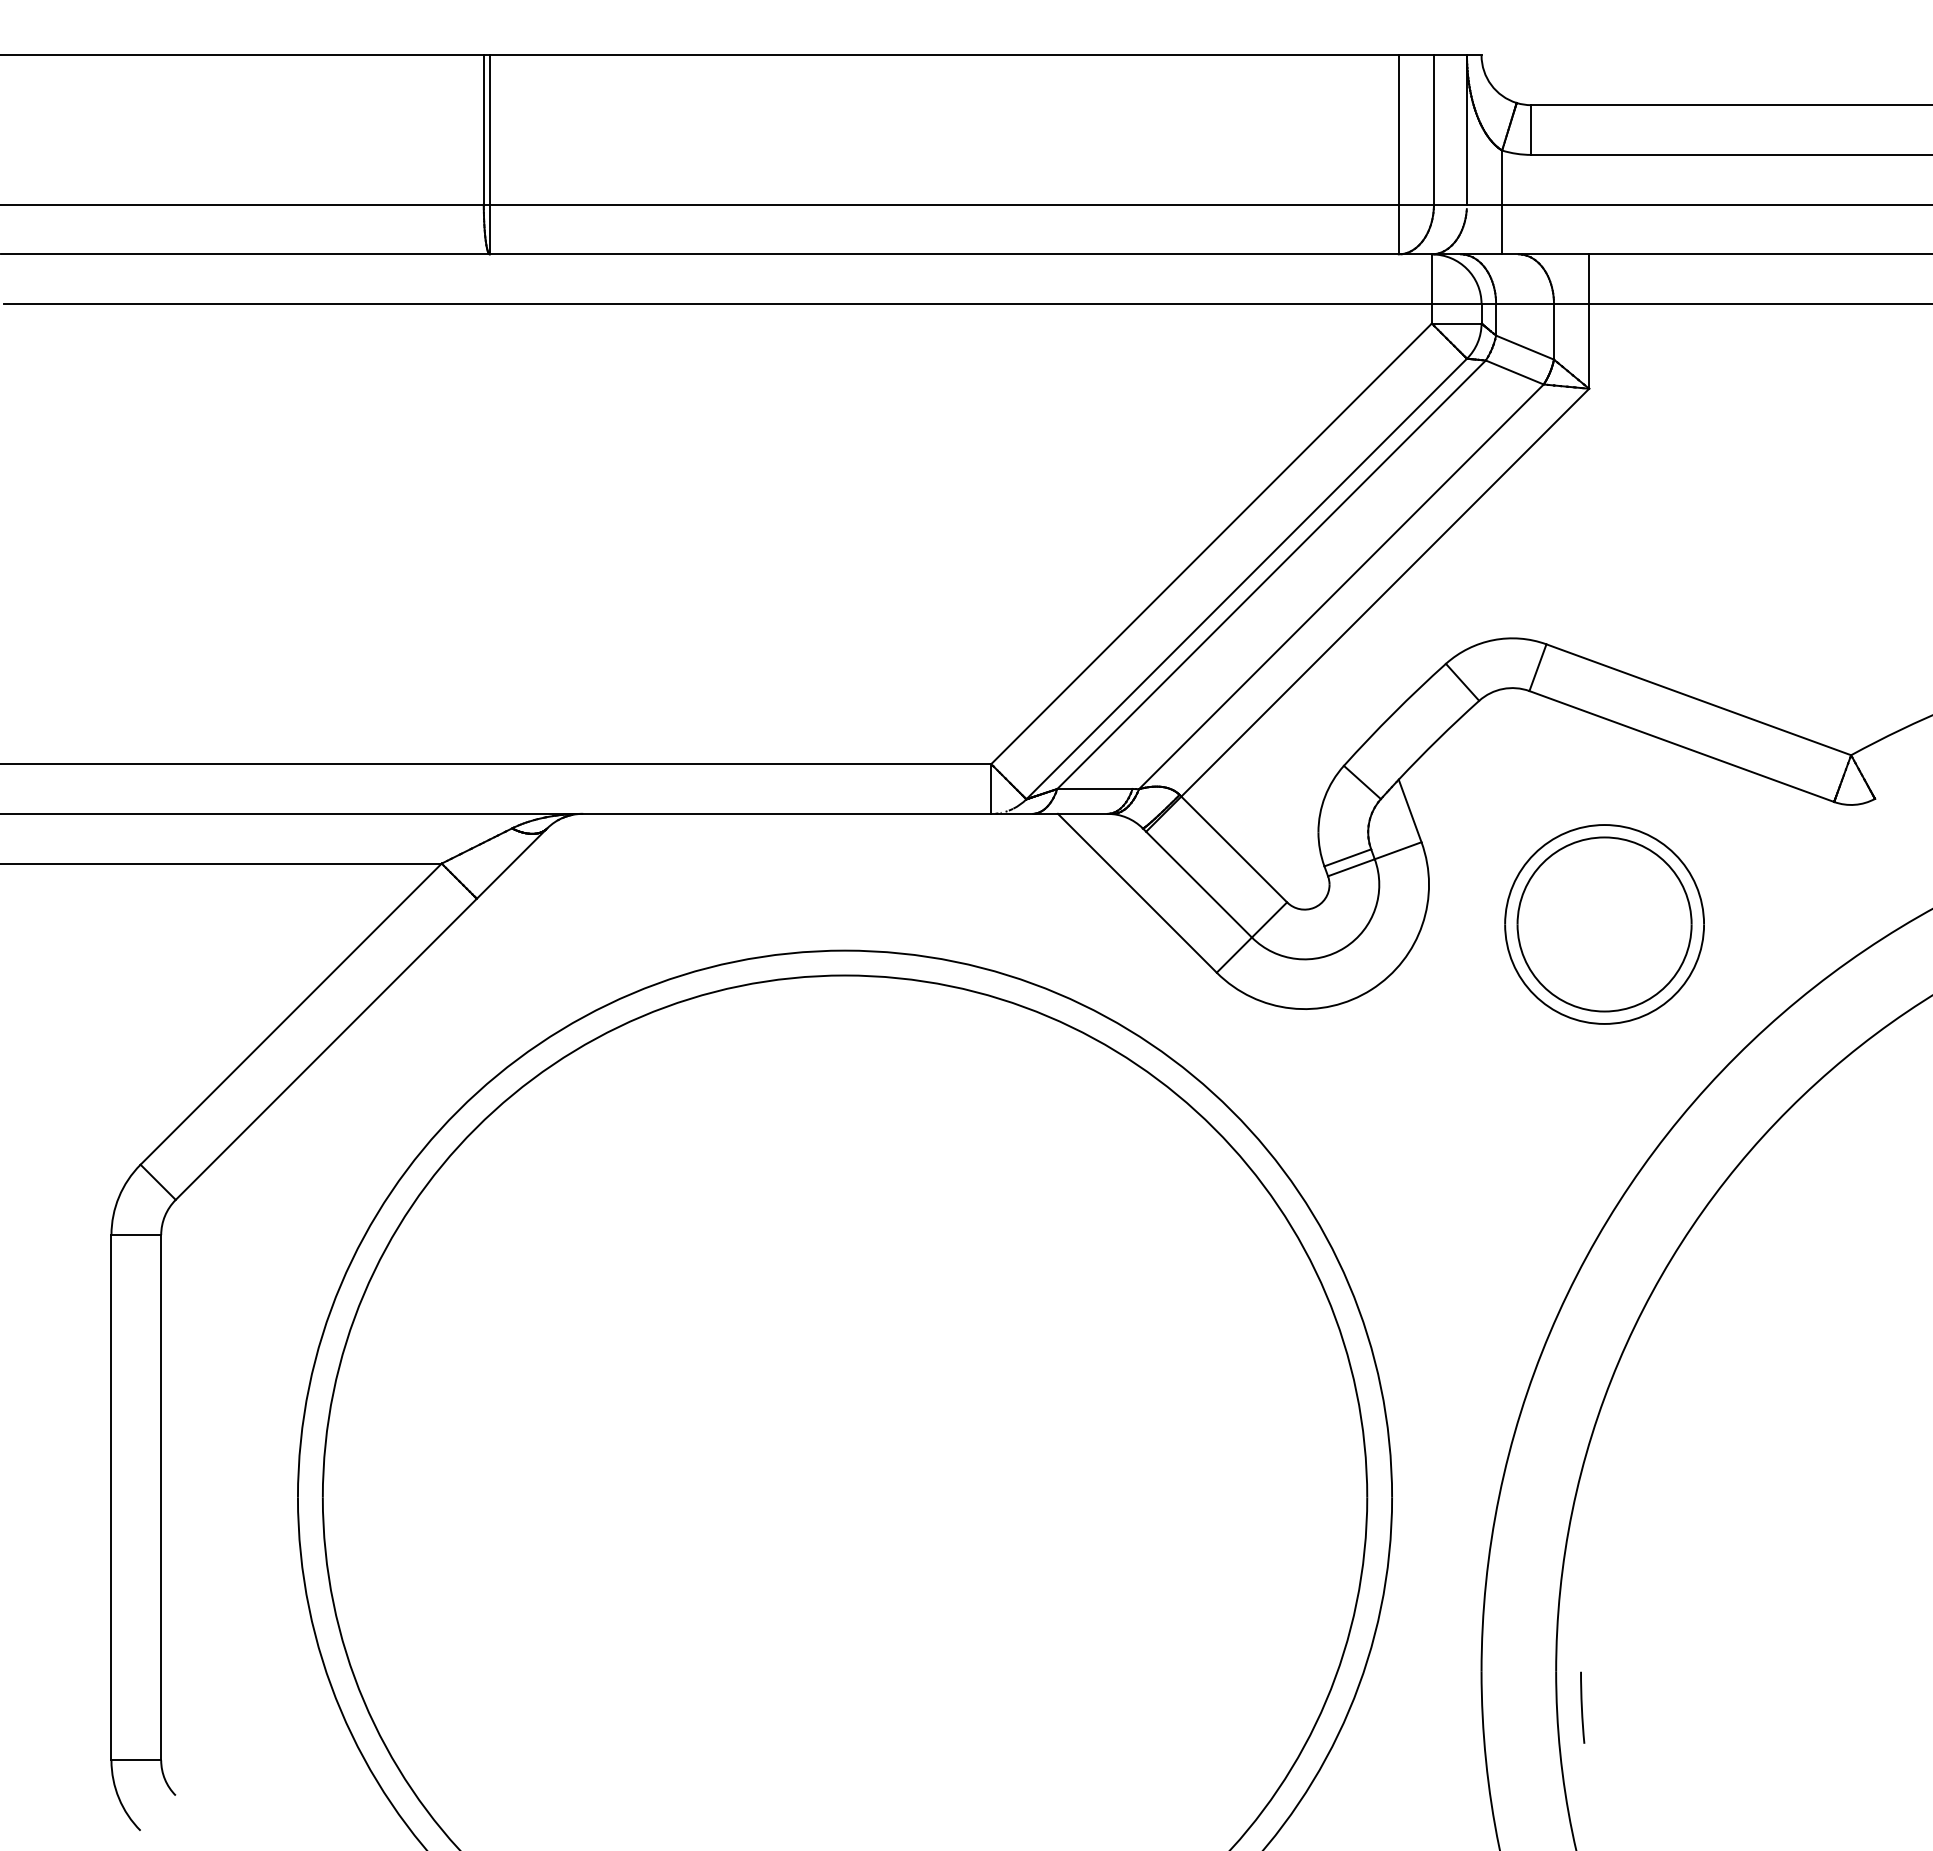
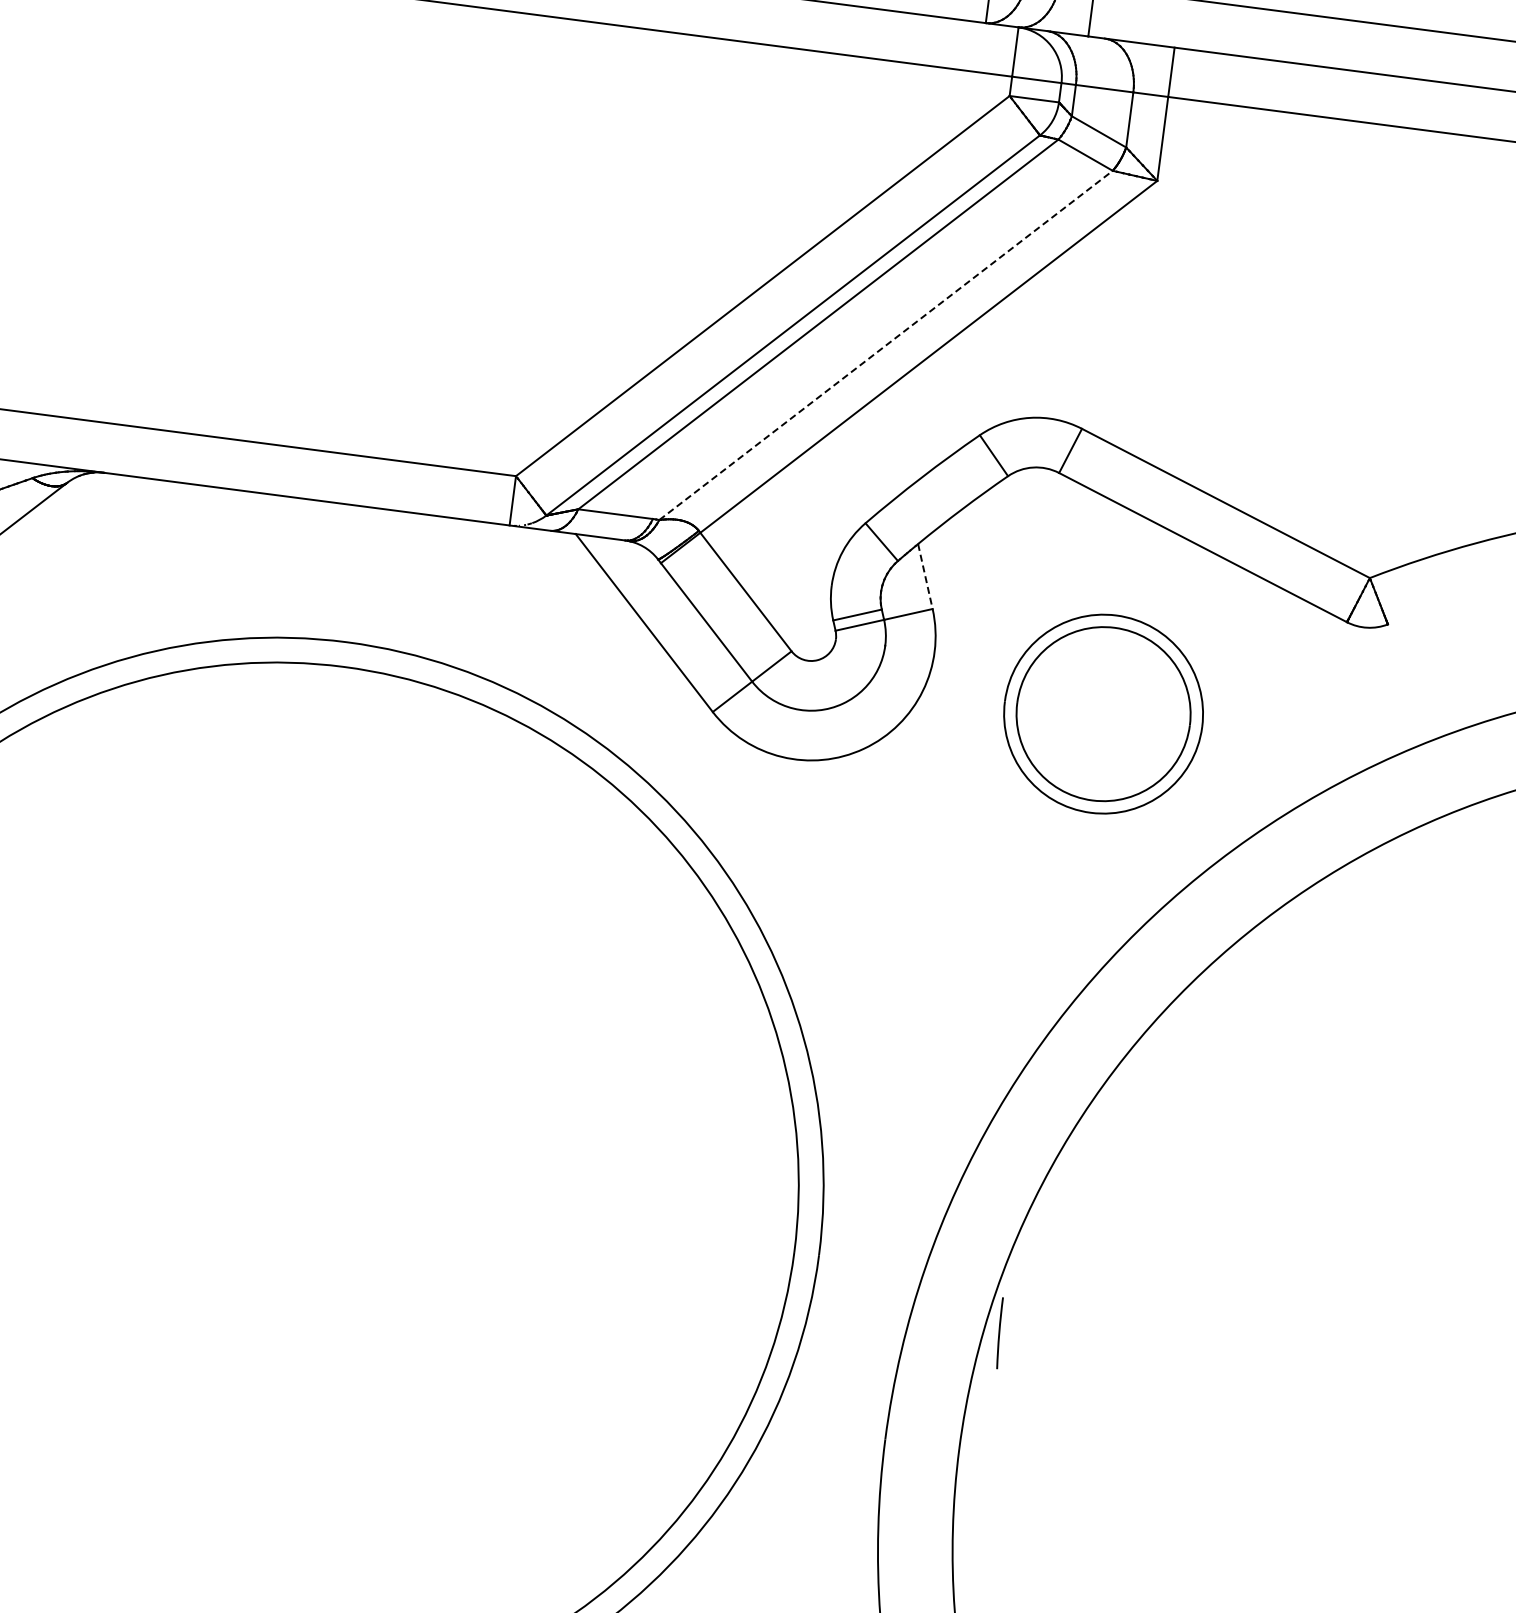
line: (1341, 586) -> (886, 345), solid -> dashed
line: (1410, 811) -> (925, 577), solid -> dashed
line: (1582, 1707) -> (999, 1332), moved

